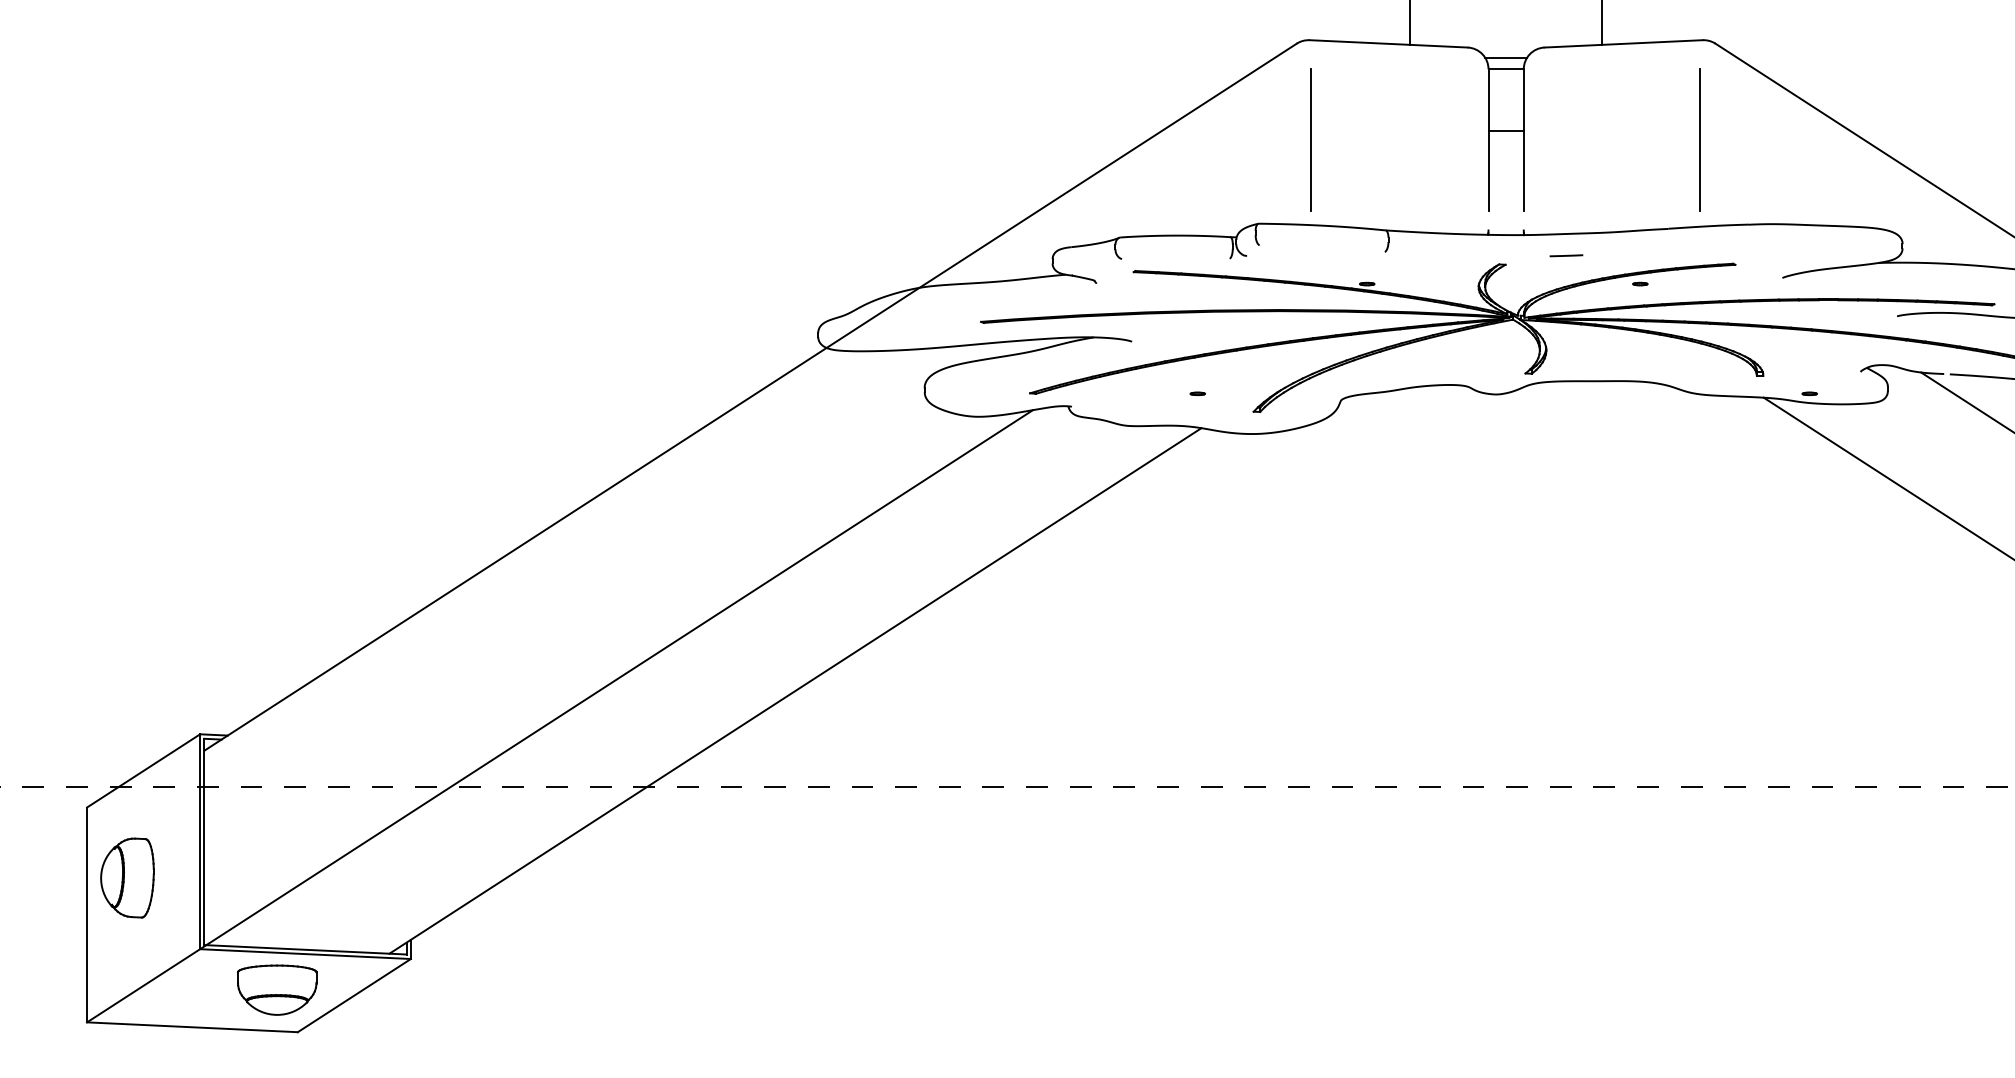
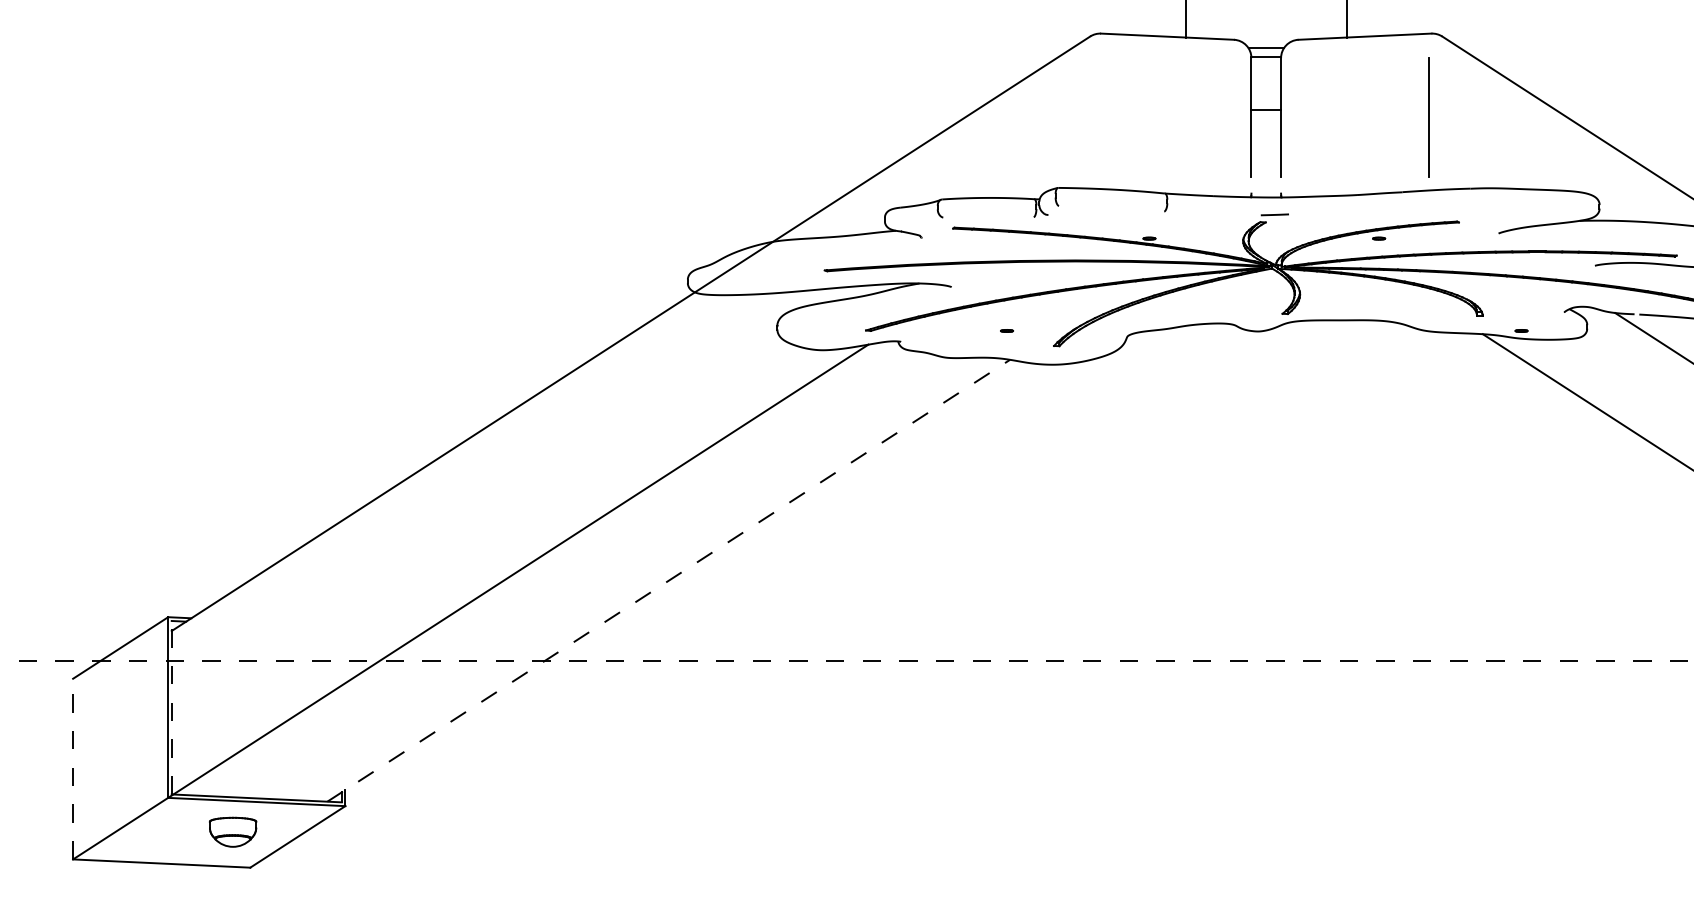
line: (1310, 140) -> (1101, 117), removed
line: (1566, 255) -> (1274, 214), moved
line: (795, 690) -> (668, 580), solid -> dashed
line: (204, 841) -> (171, 707), solid -> dashed
part: (127, 877) -> (107, 737), removed
line: (87, 914) -> (73, 768), solid -> dashed
part: (277, 989) -> (233, 831), size x0.7

